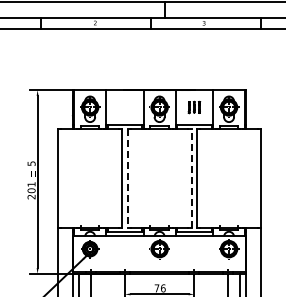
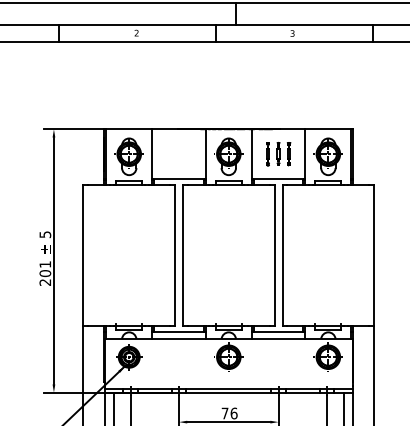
part: (194, 107) -> (278, 154), size x1.43
line: (191, 177) -> (274, 254), dashed -> solid
line: (127, 178) -> (182, 255), dashed -> solid

